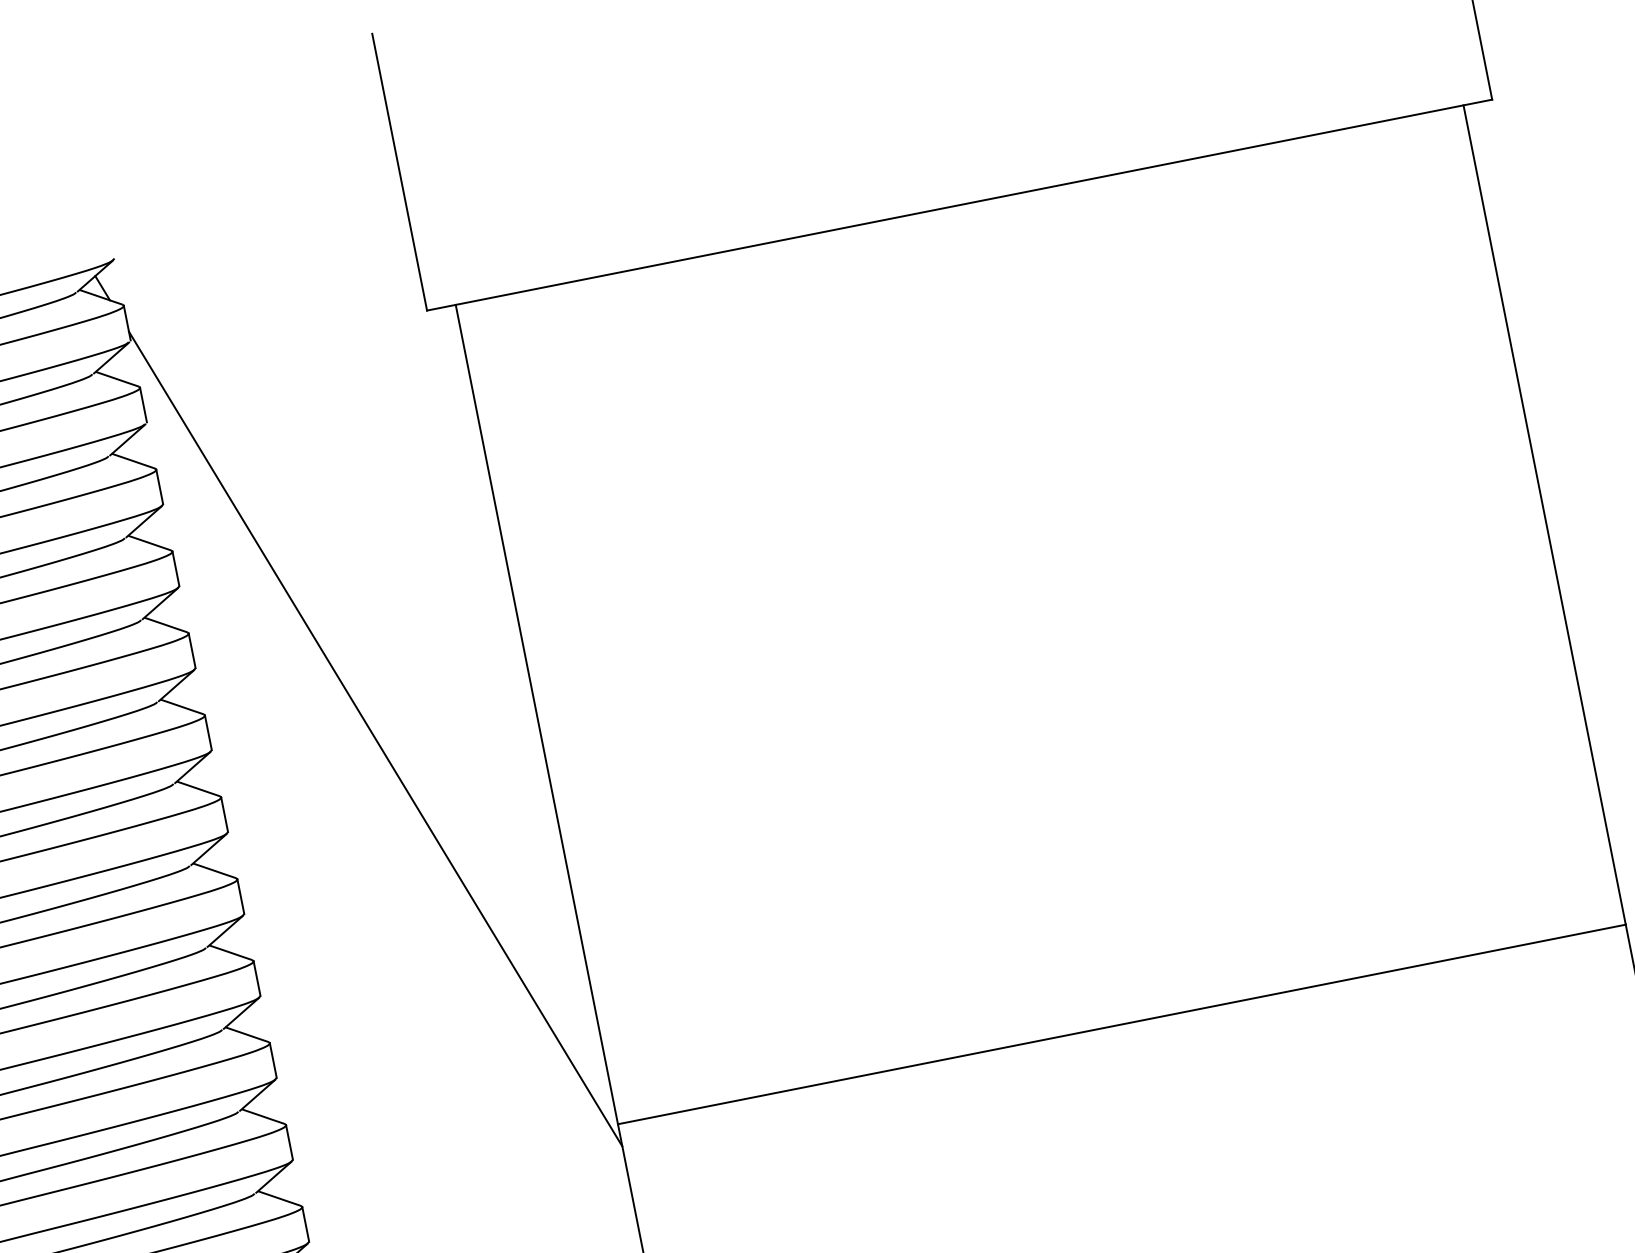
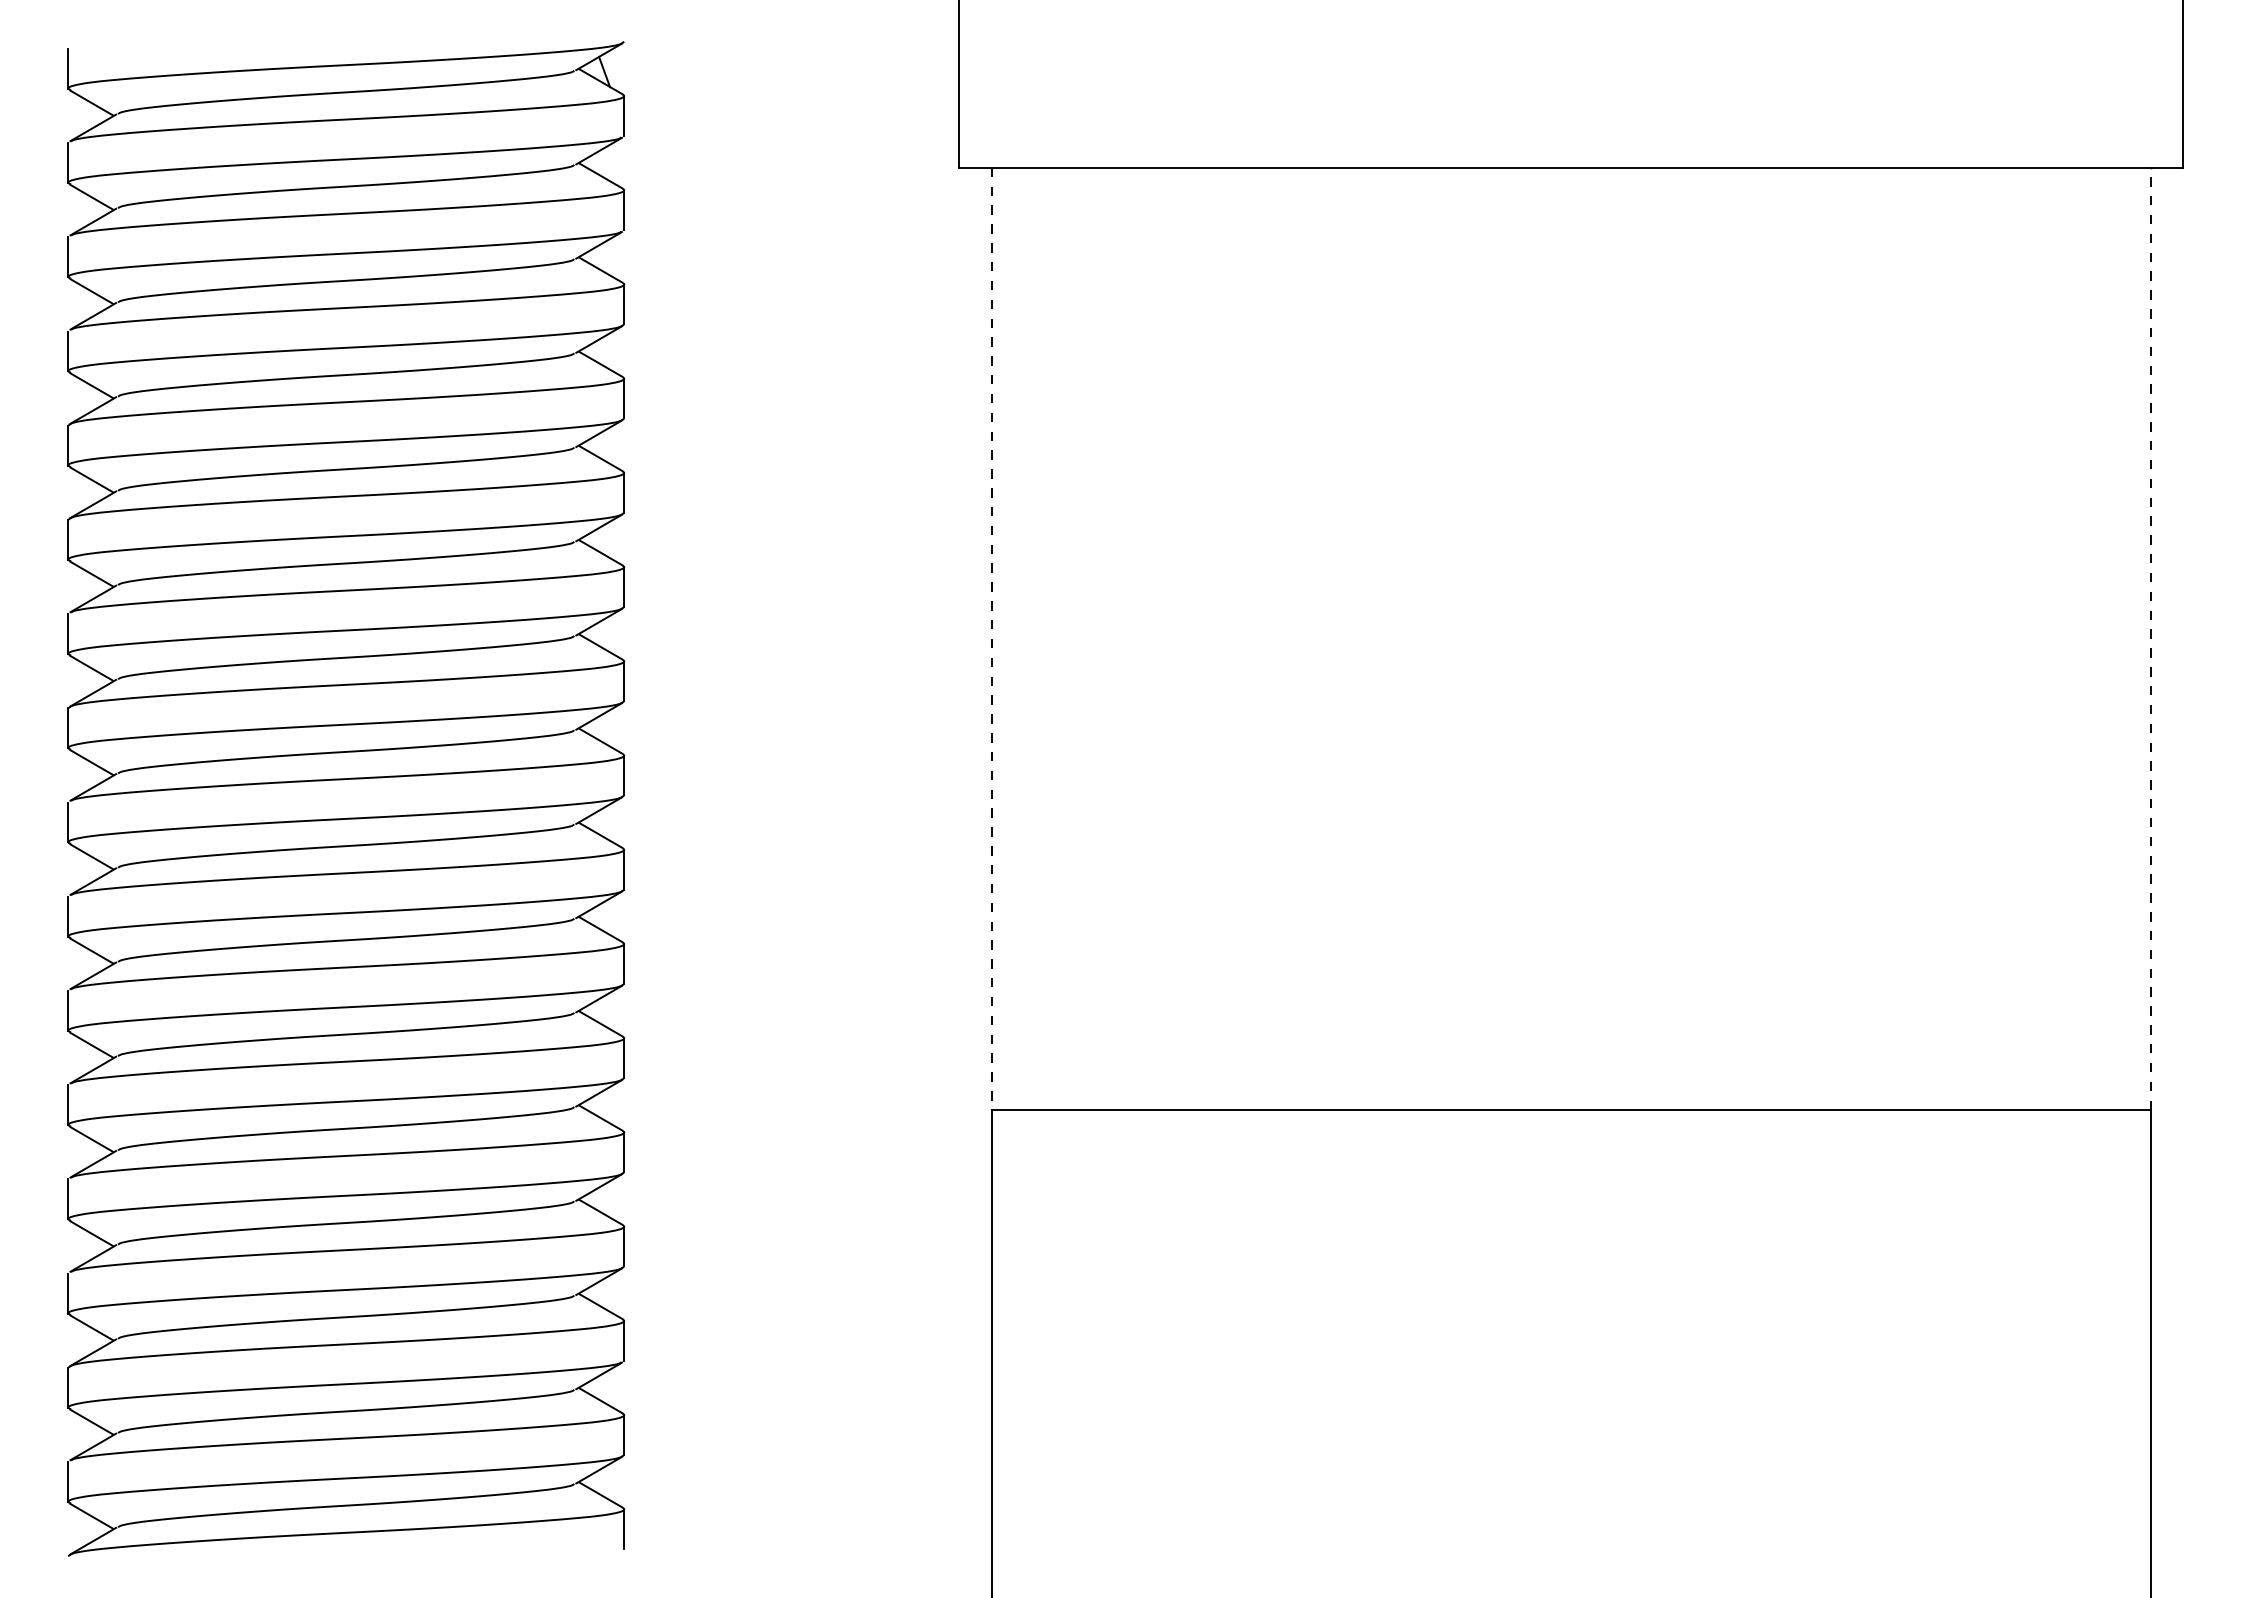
line: (1544, 514) -> (2150, 638), solid -> dashed
line: (536, 715) -> (991, 639), solid -> dashed
line: (375, 738) -> (807, 630), removed

